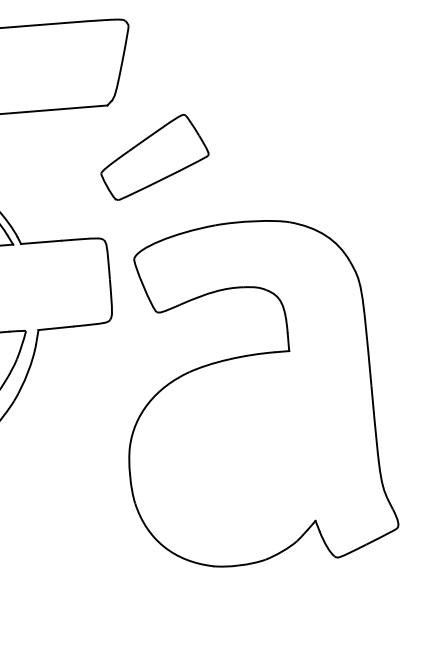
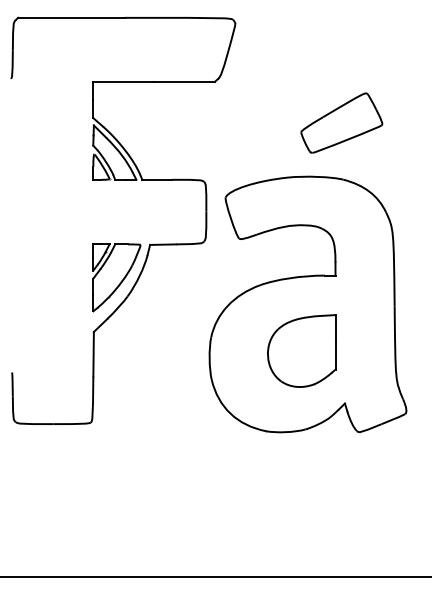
part: (153, 156) -> (341, 122), moved
part: (251, 454) -> (301, 350), added

